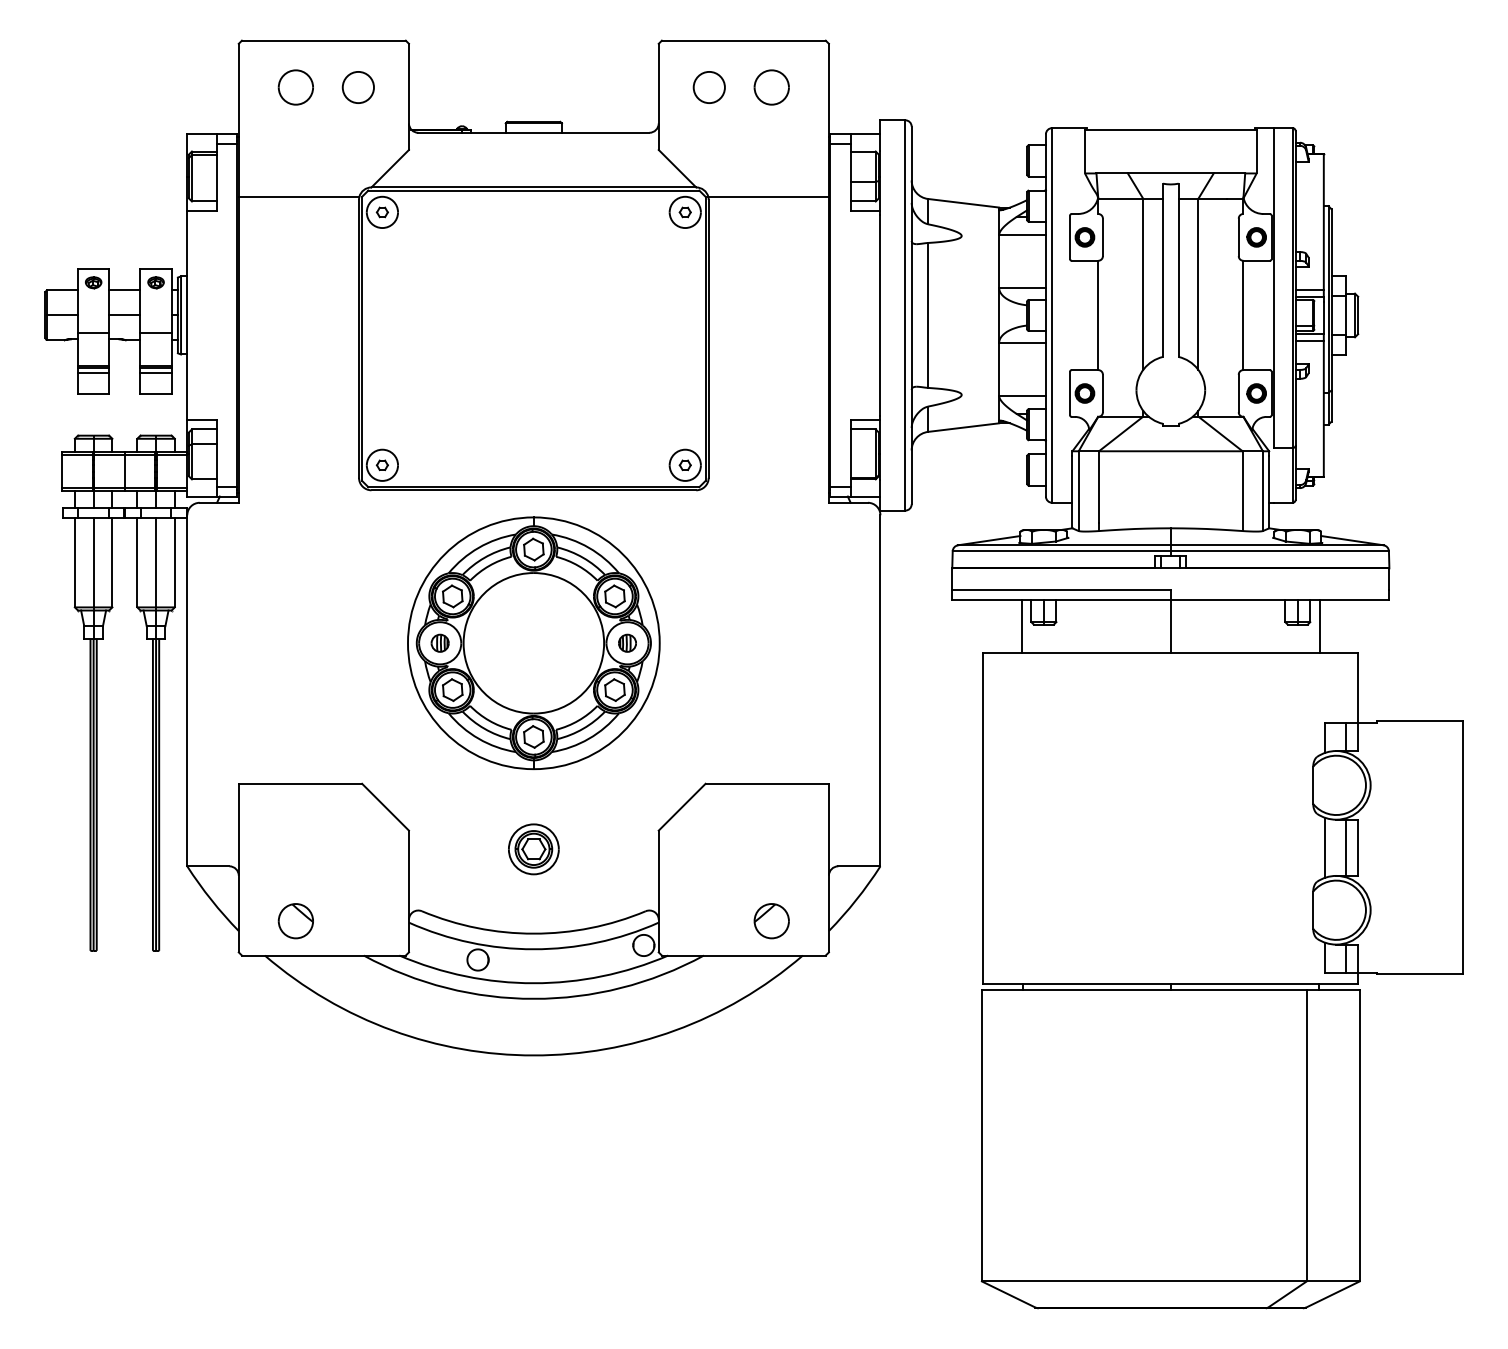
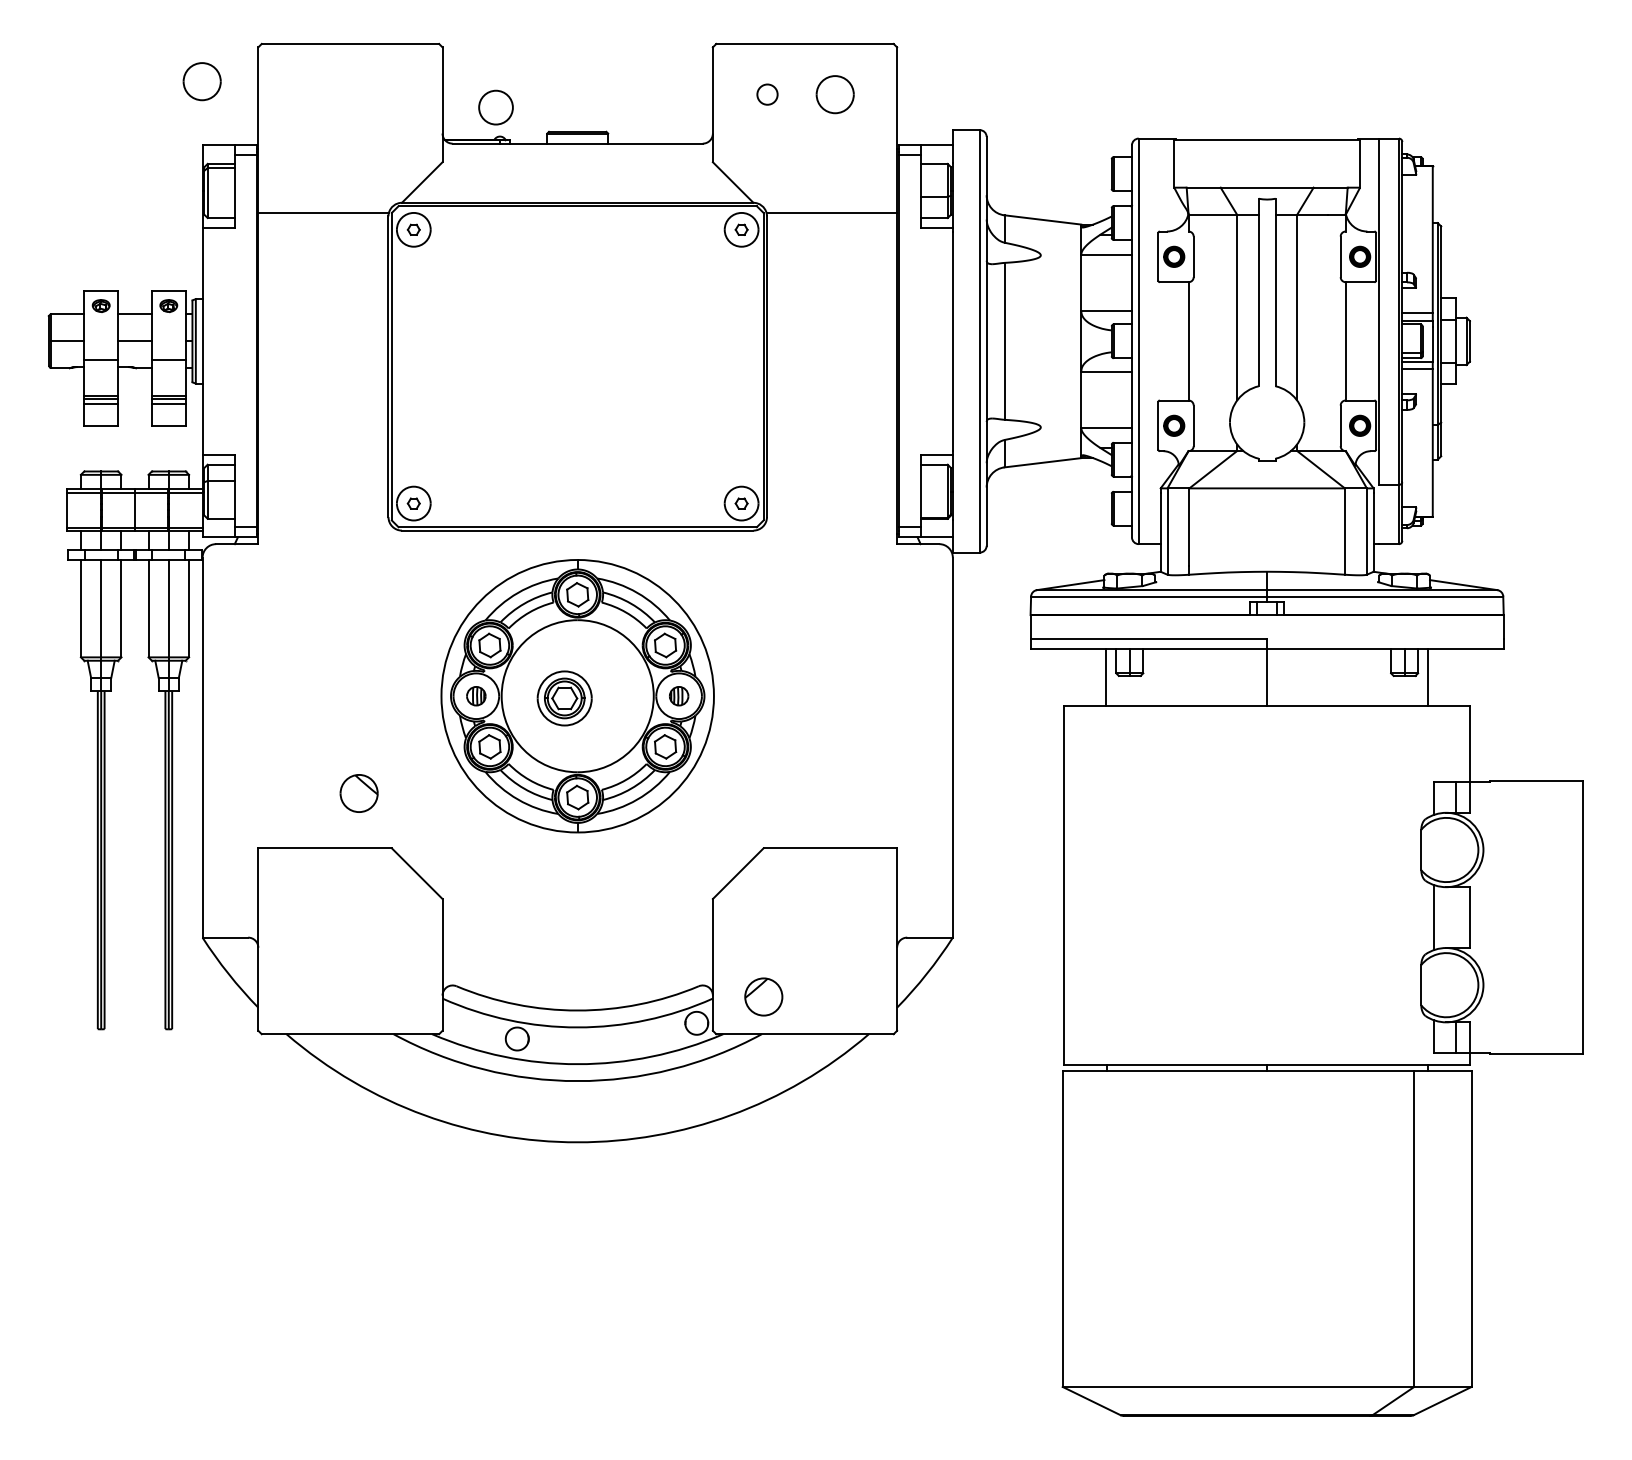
part: (295, 87) -> (201, 81), moved
circle: (357, 87) -> (495, 107), moved
circle: (708, 87) -> (766, 94), size x0.6
line: (1345, 847) -> (1456, 917), removed
part: (533, 849) -> (564, 698), moved
part: (295, 921) -> (358, 793), moved
part: (771, 921) -> (763, 997), moved

